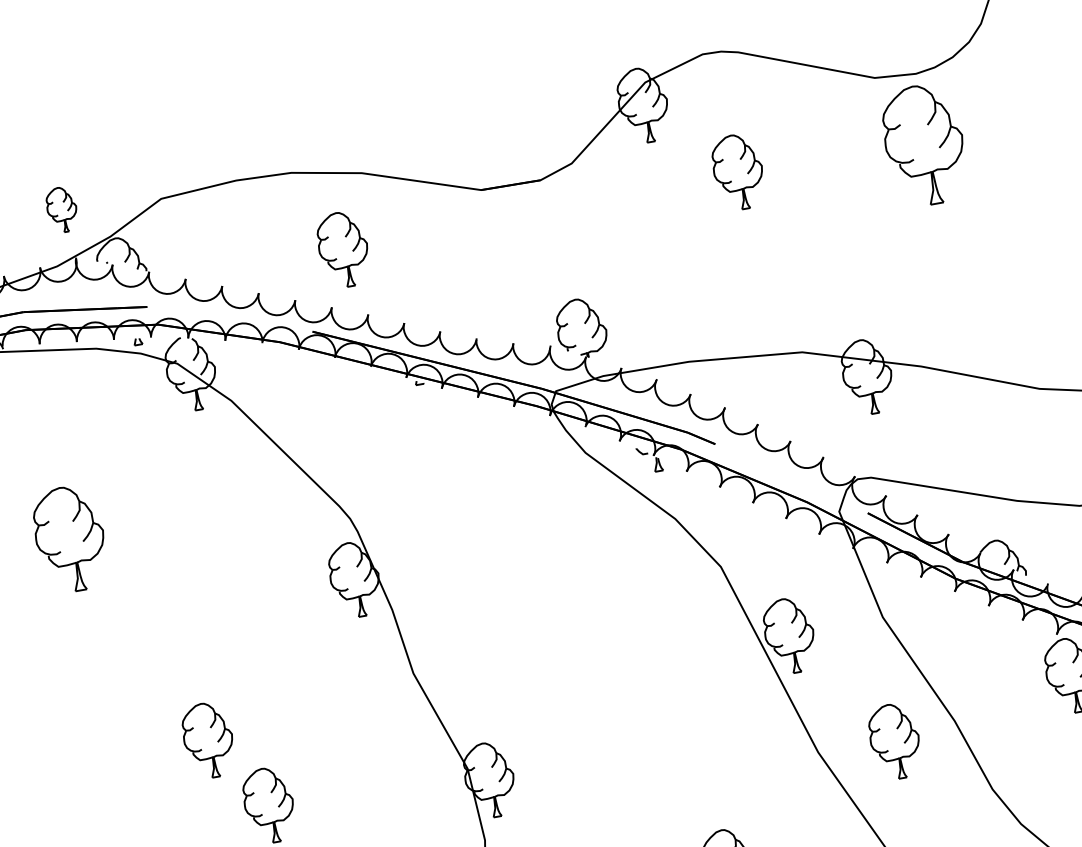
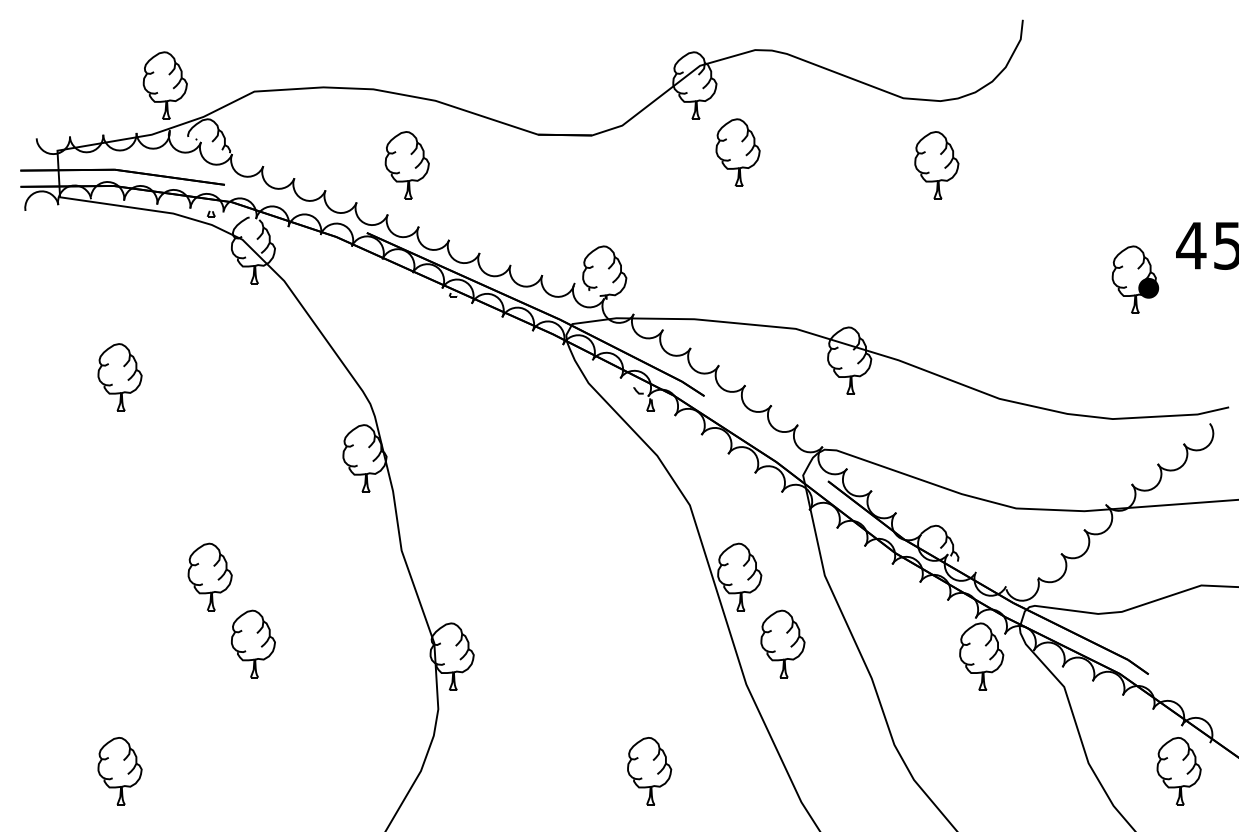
part: (924, 145) -> (936, 165), size x0.62
part: (737, 172) -> (737, 152), moved
part: (61, 209) -> (164, 85), size x1.67
part: (69, 539) -> (119, 377), size x0.71
part: (894, 740) -> (782, 643), moved

